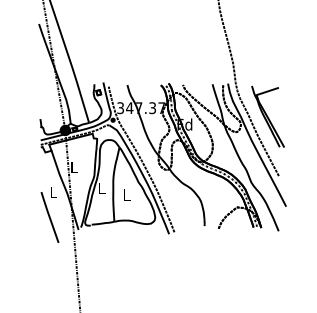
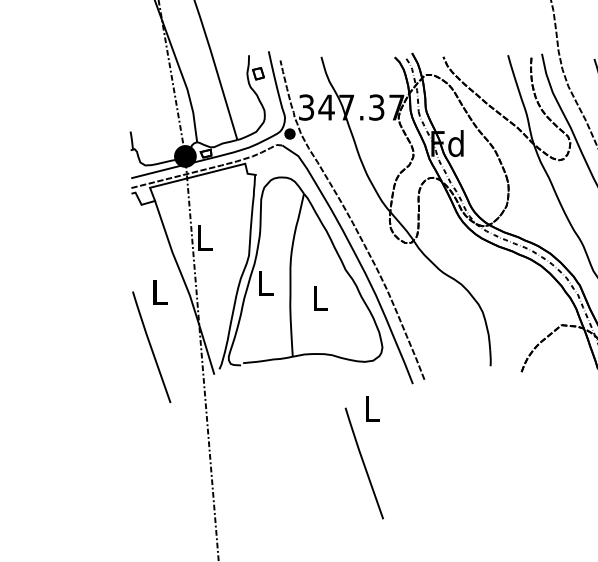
part: (146, 267) -> (363, 456), added

